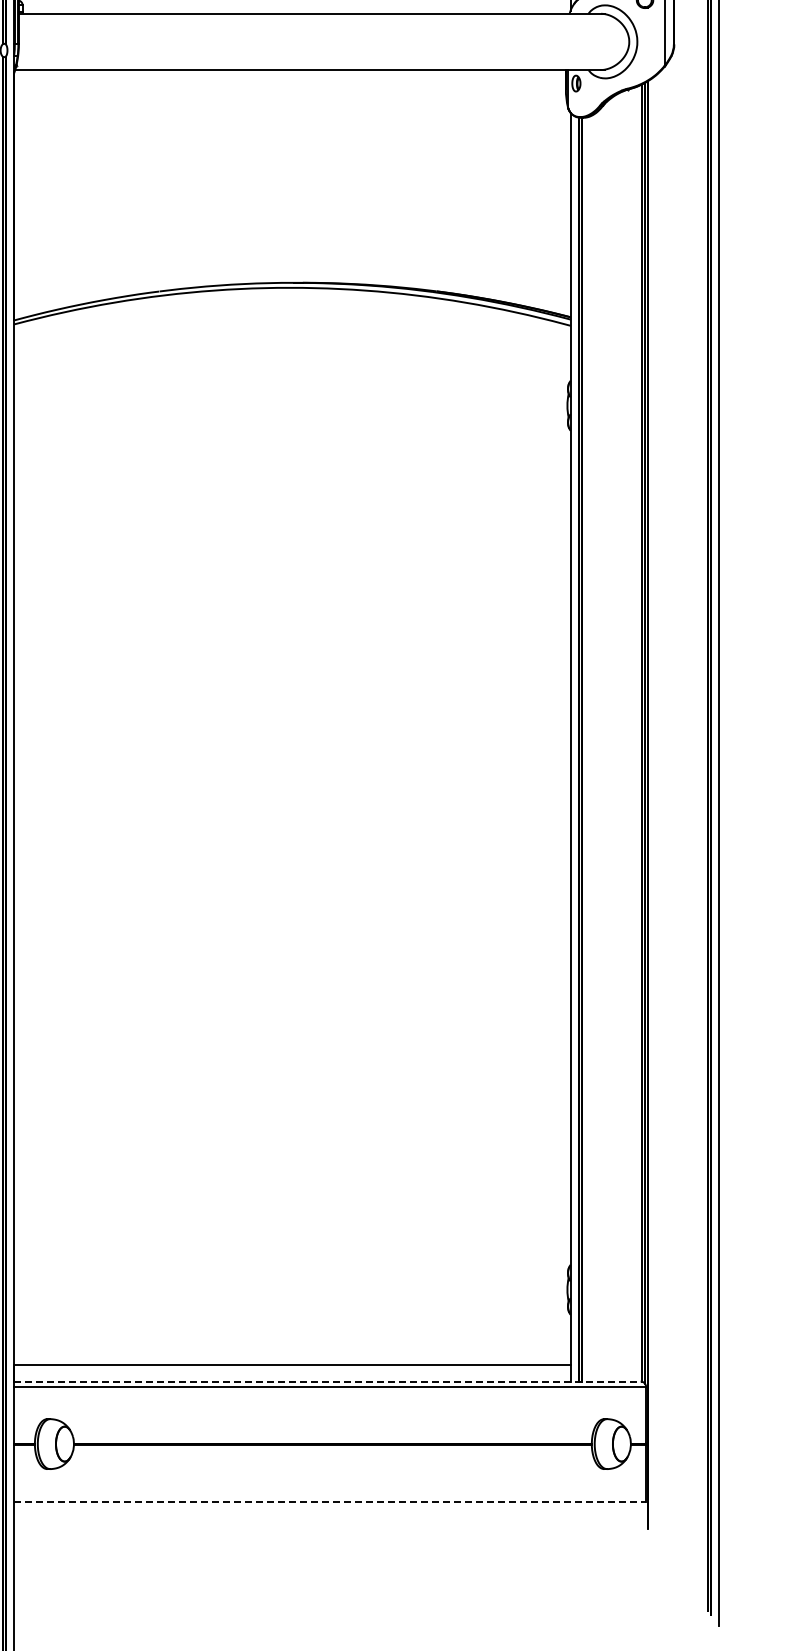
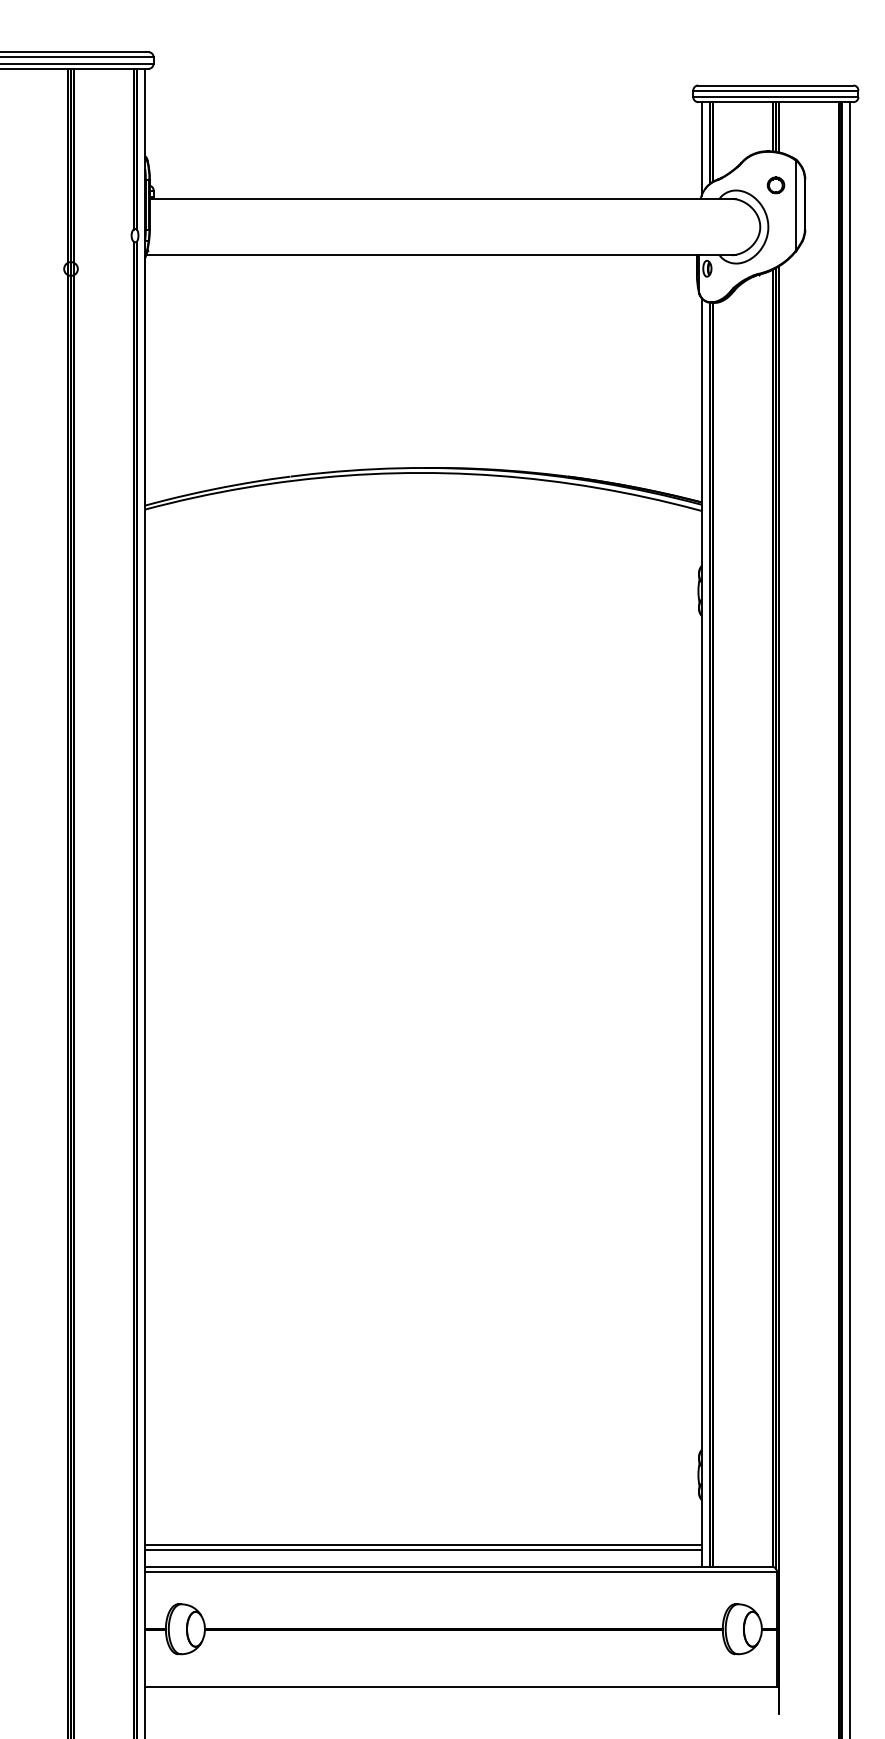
line: (292, 1360) -> (423, 1545), added
line: (327, 1381) -> (458, 1566), dashed -> solid
line: (330, 1501) -> (461, 1686), dashed -> solid

